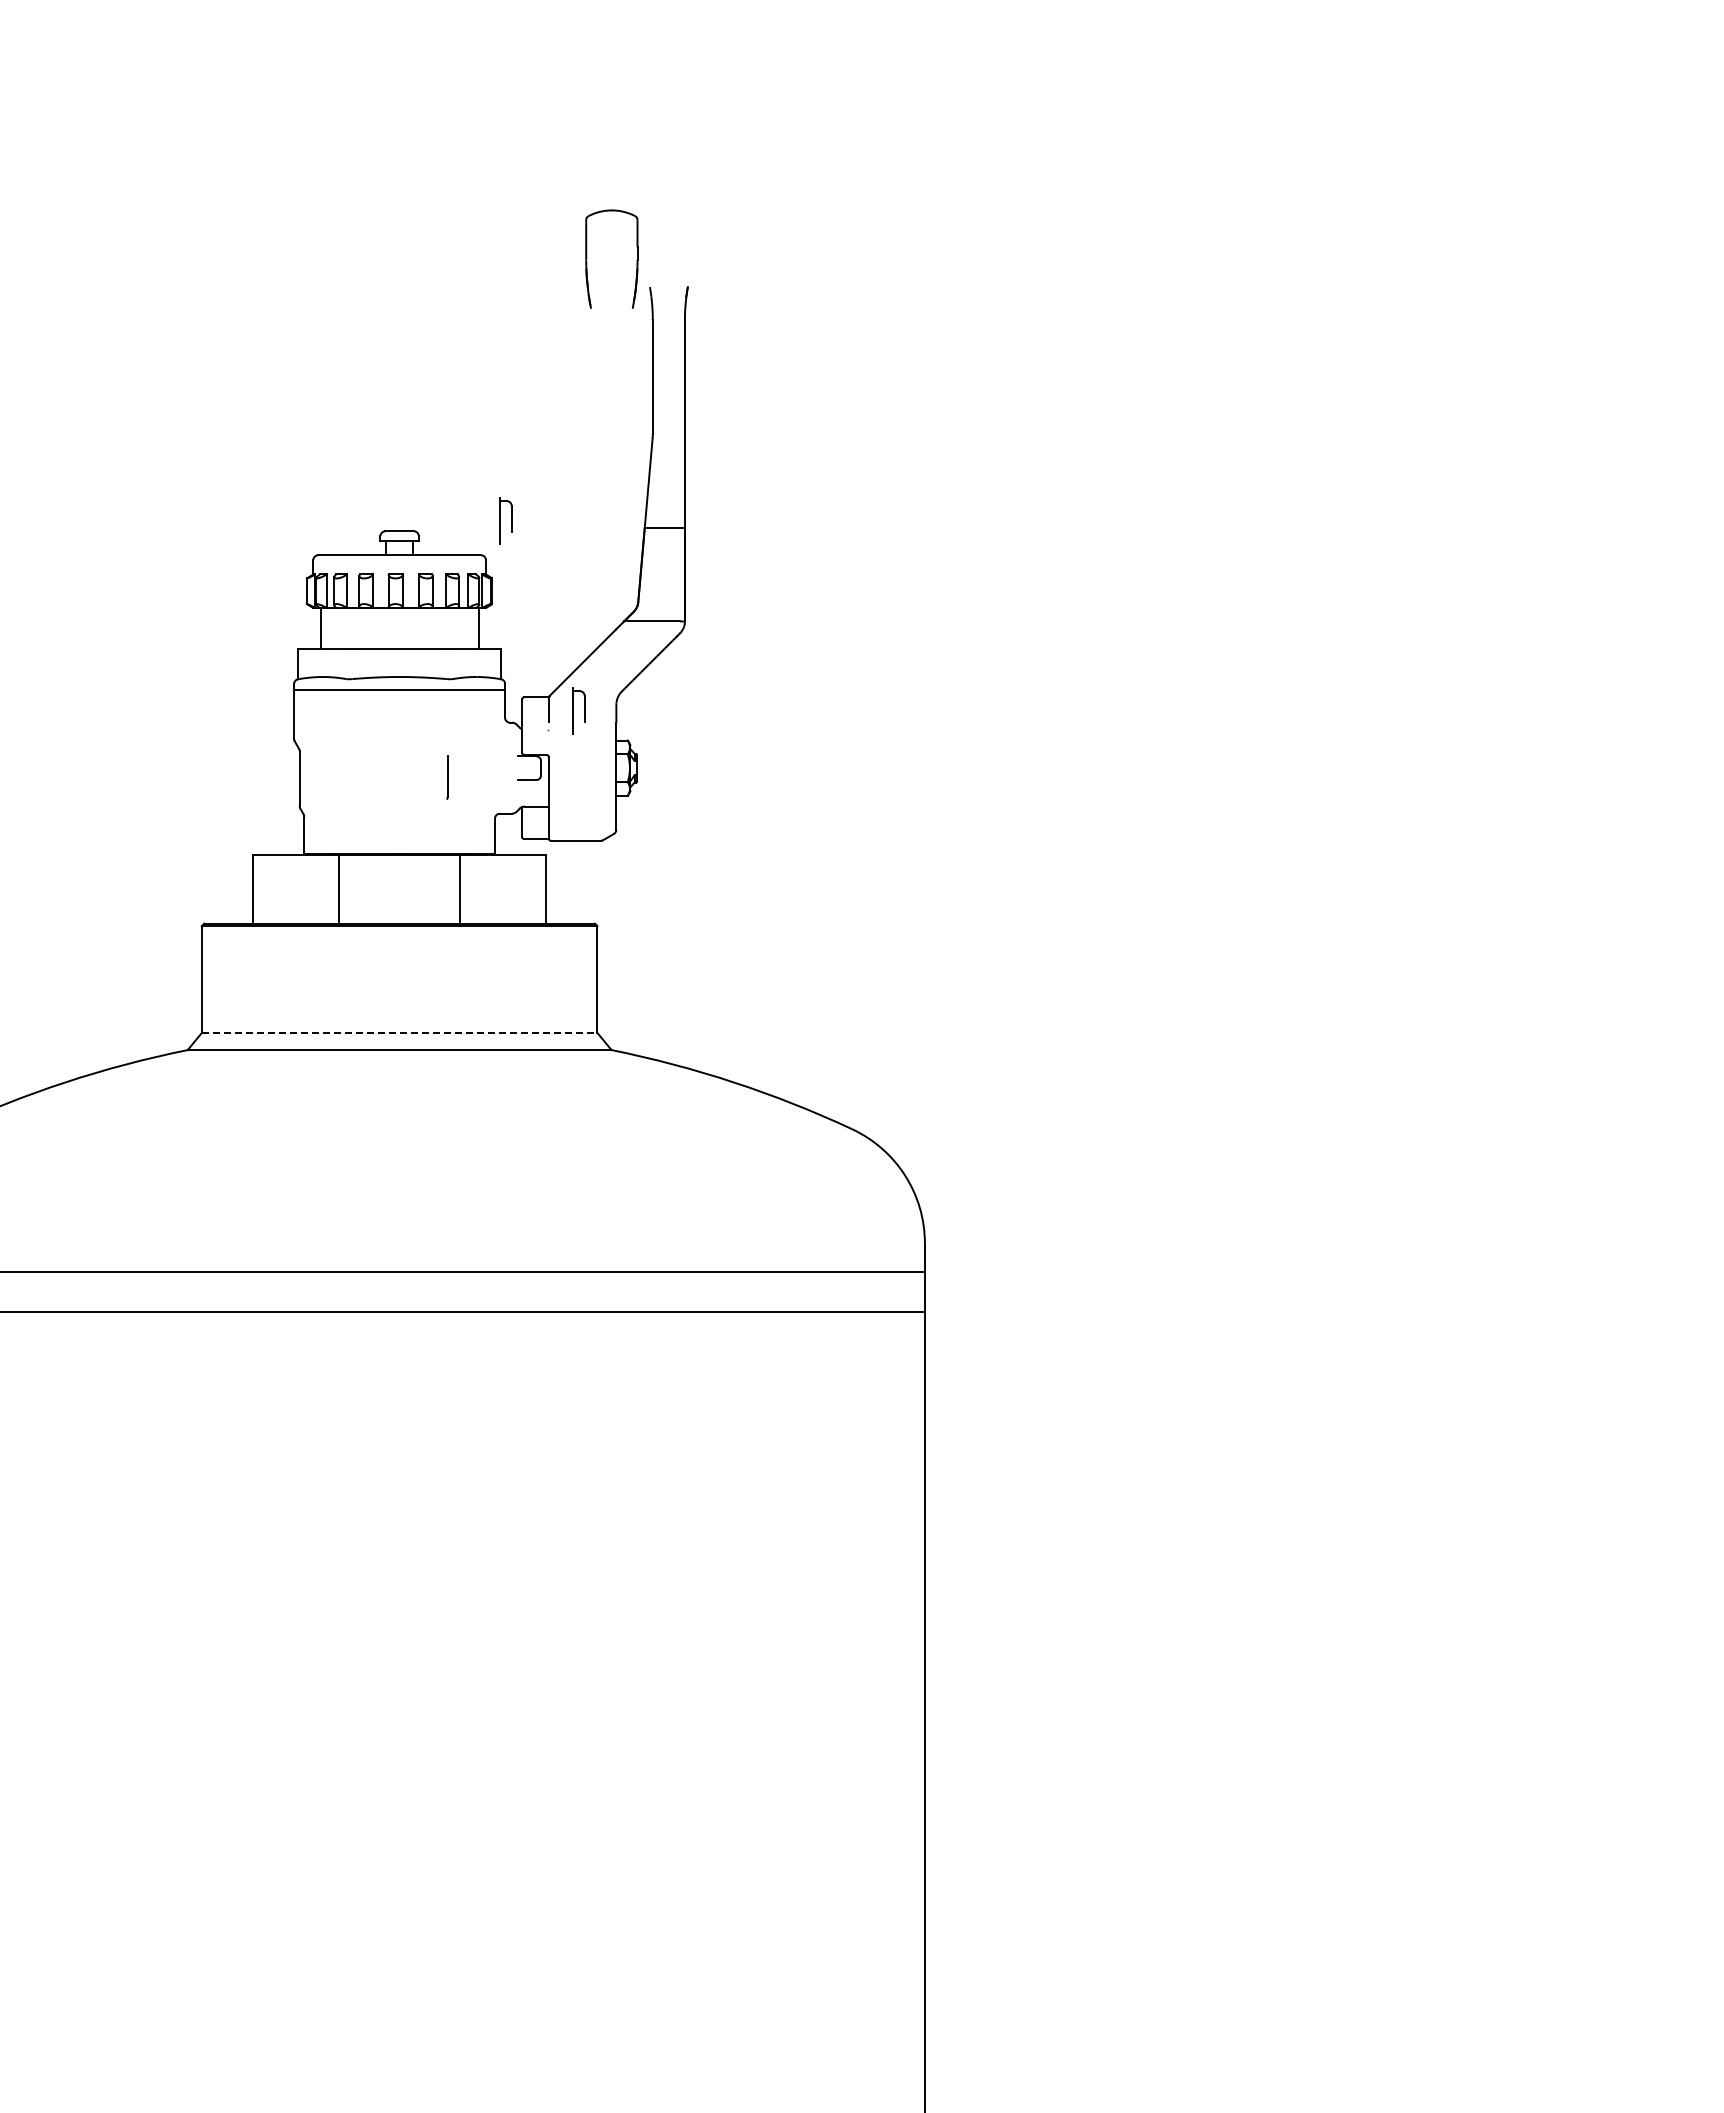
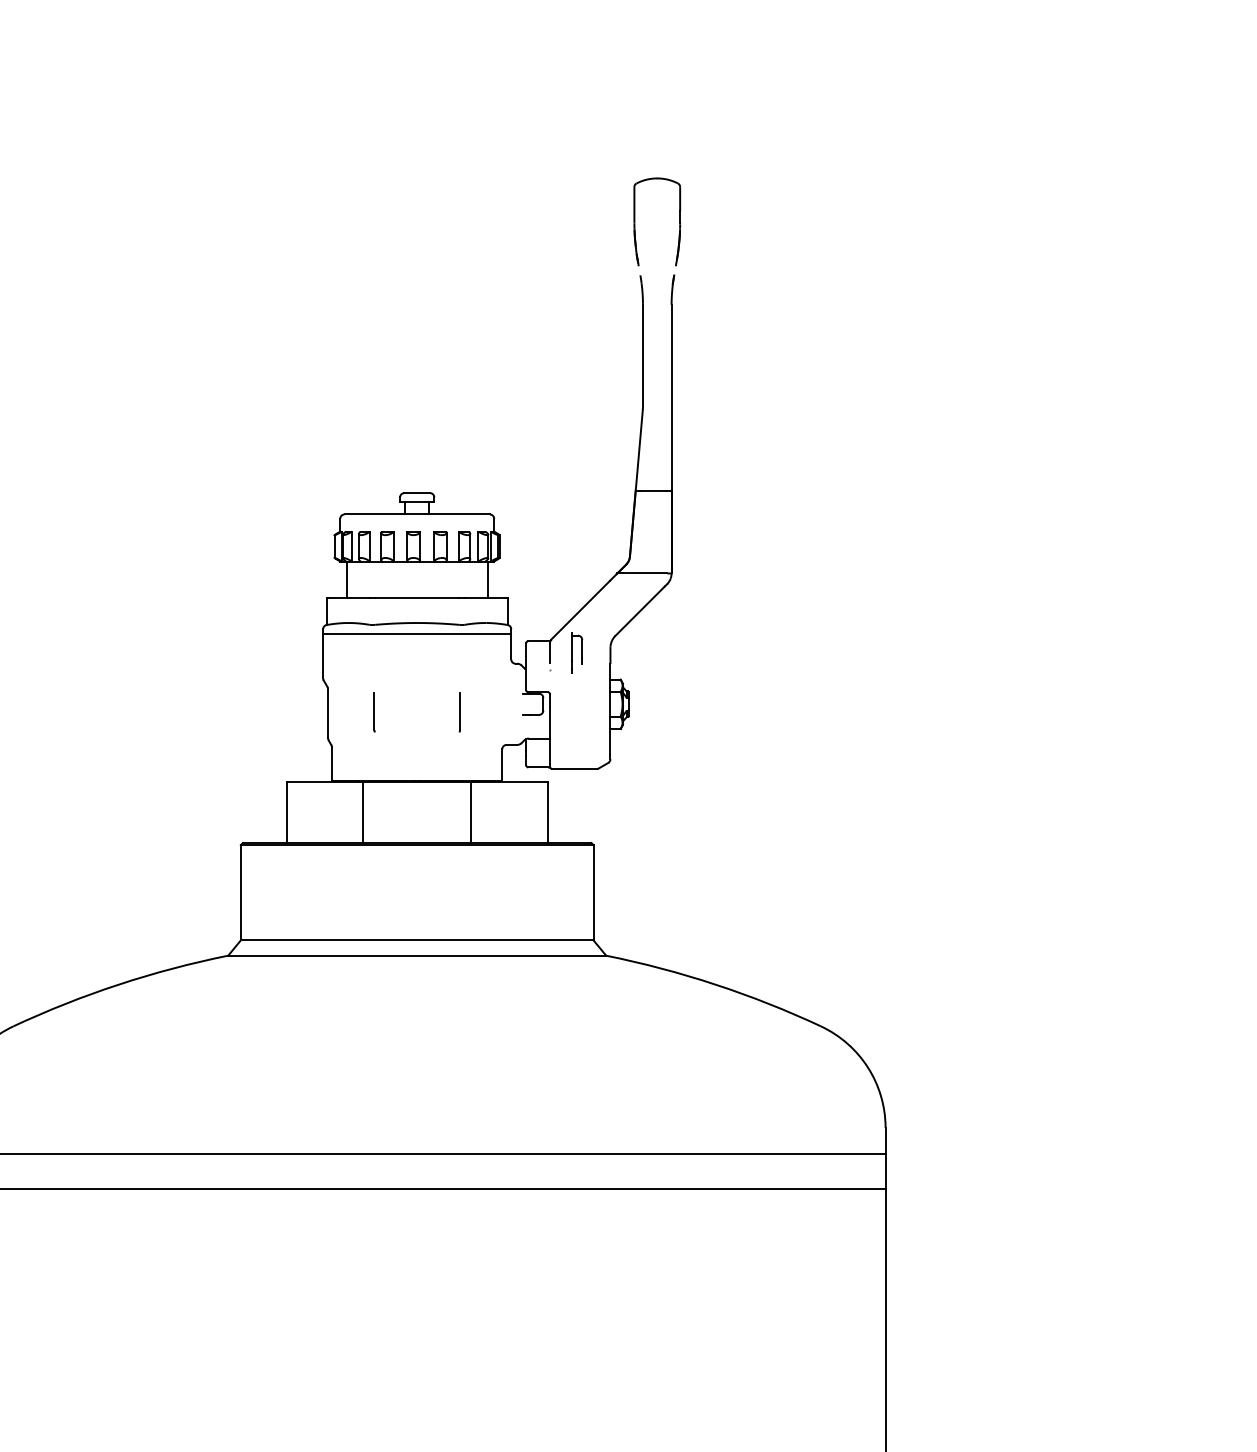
part: (587, 258) -> (635, 221), moved
part: (505, 520) -> (511, 483), removed
line: (351, 777) -> (374, 712), added
line: (399, 1032) -> (417, 940), dashed -> solid

